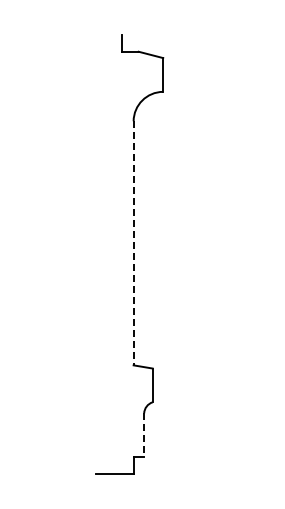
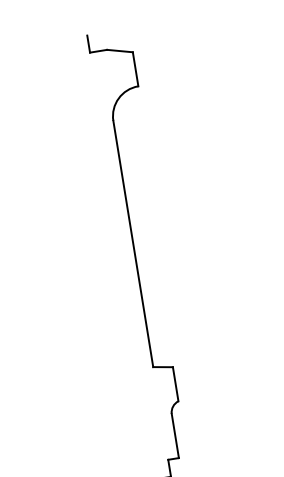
line: (133, 243) -> (133, 244), dashed -> solid
line: (144, 435) -> (175, 436), dashed -> solid

